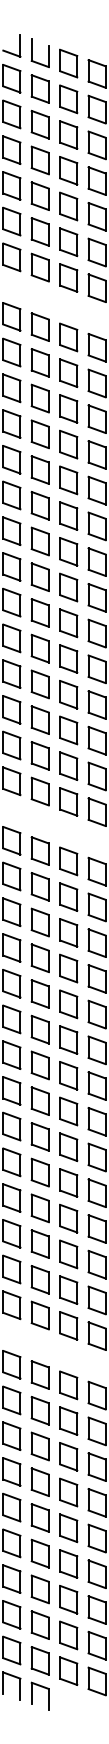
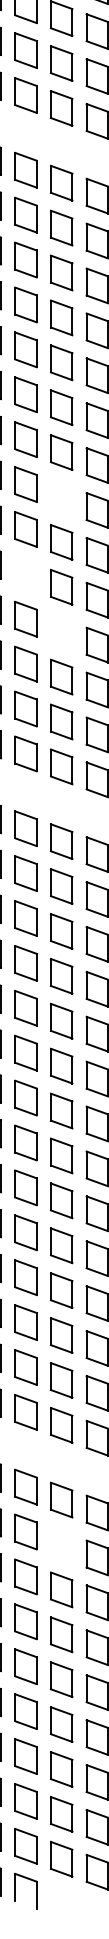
part: (68, 587) -> (61, 497), removed
part: (39, 648) -> (24, 574), removed
part: (68, 694) -> (61, 631), removed
part: (68, 1420) -> (61, 1544), removed

